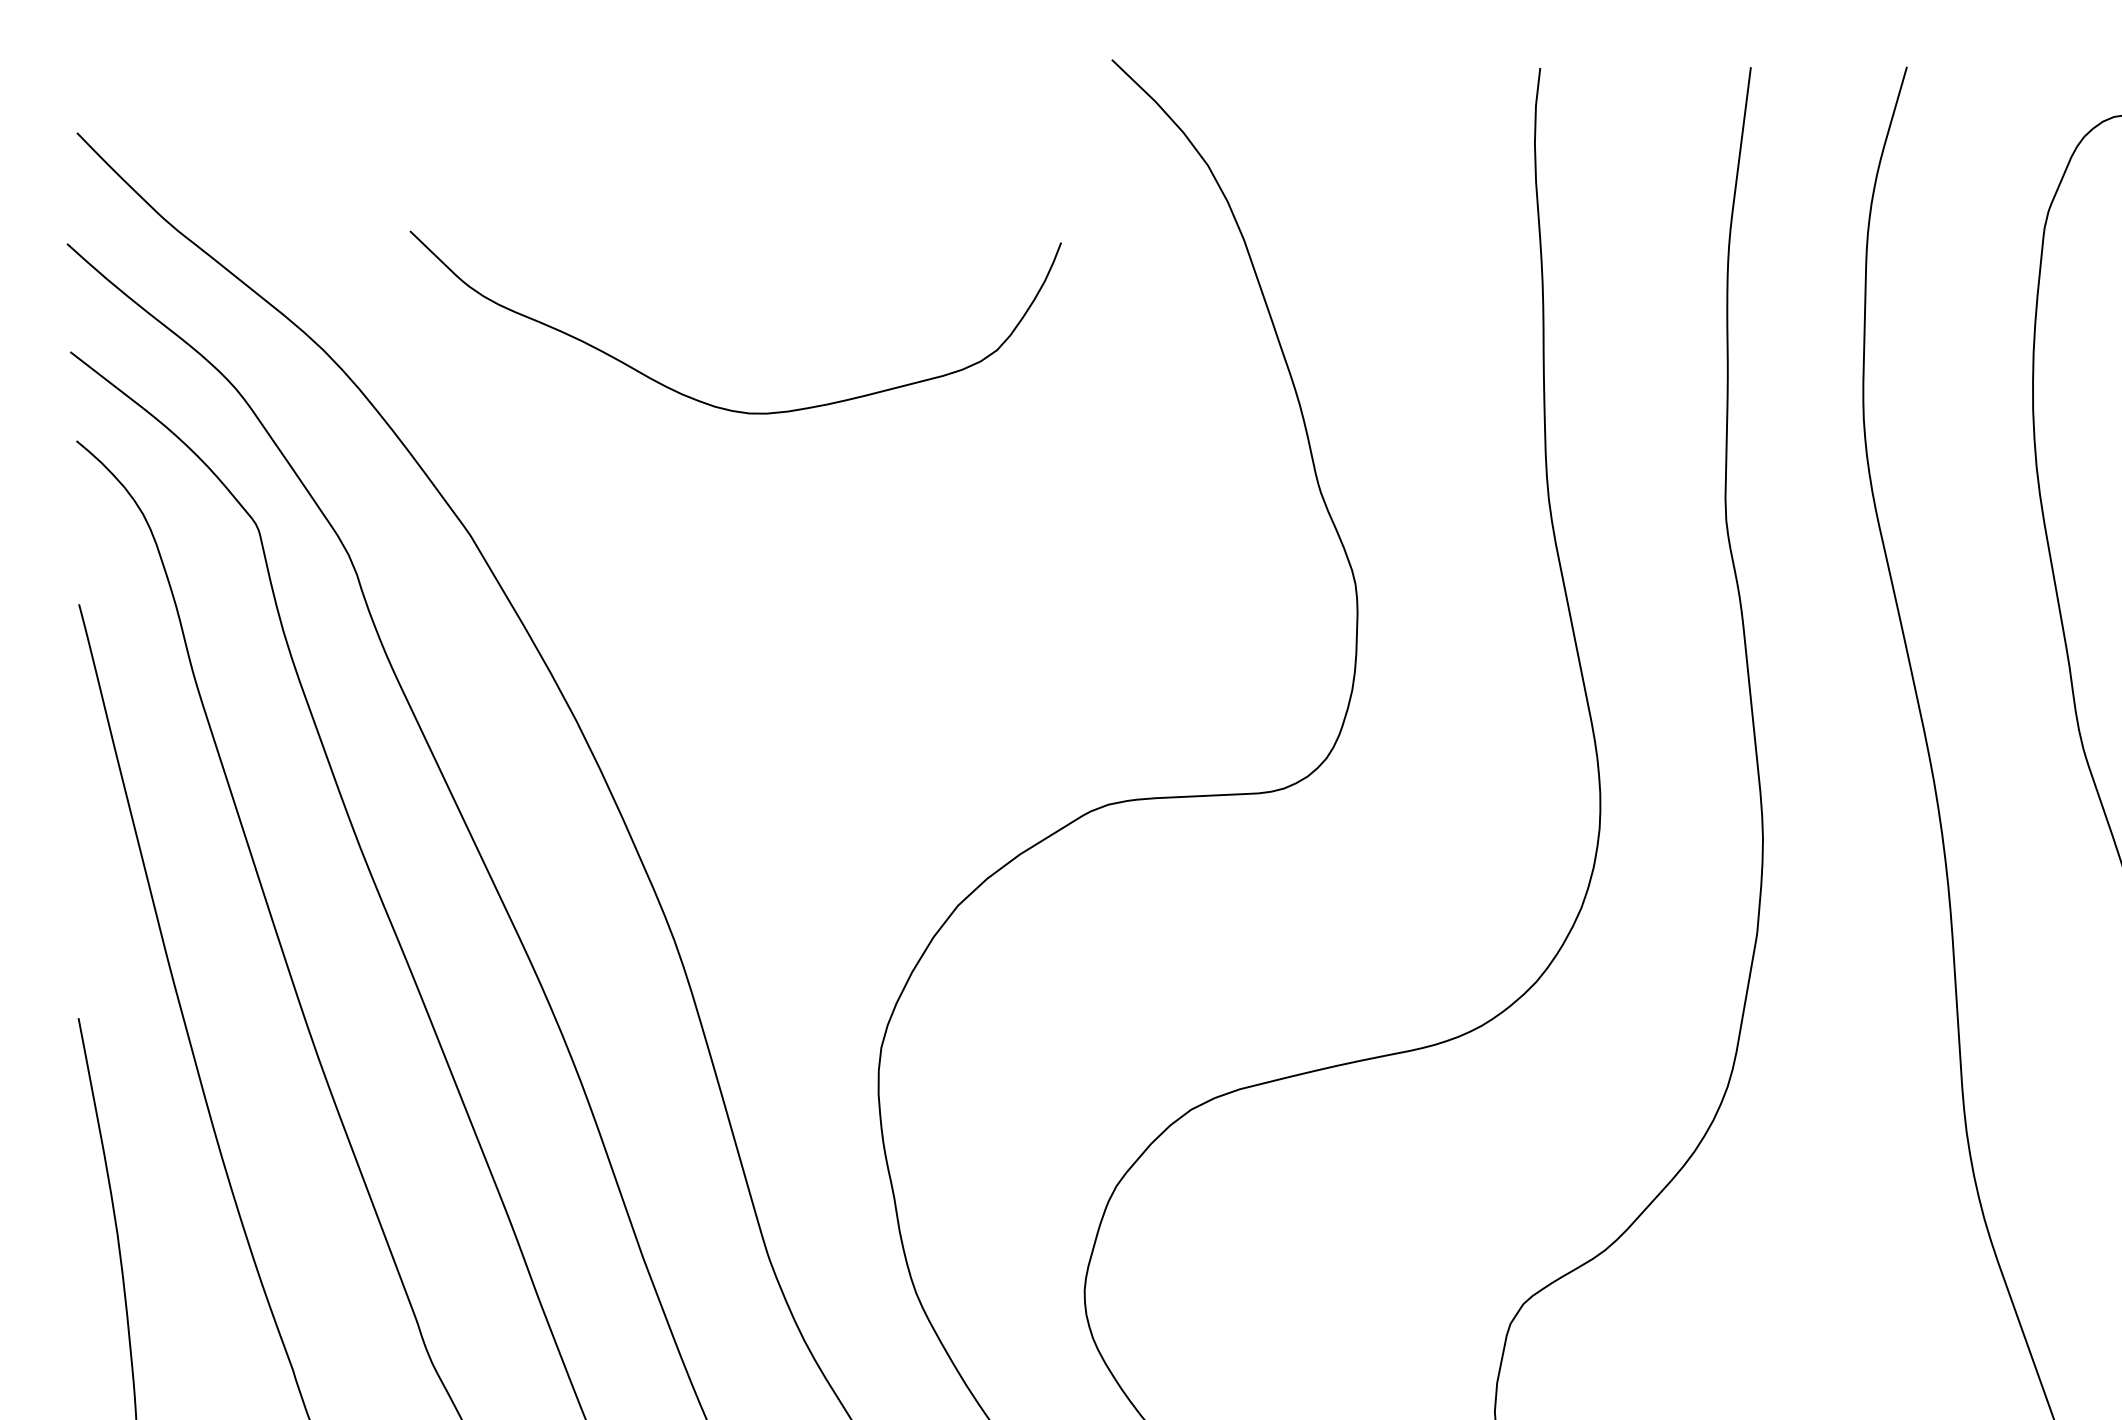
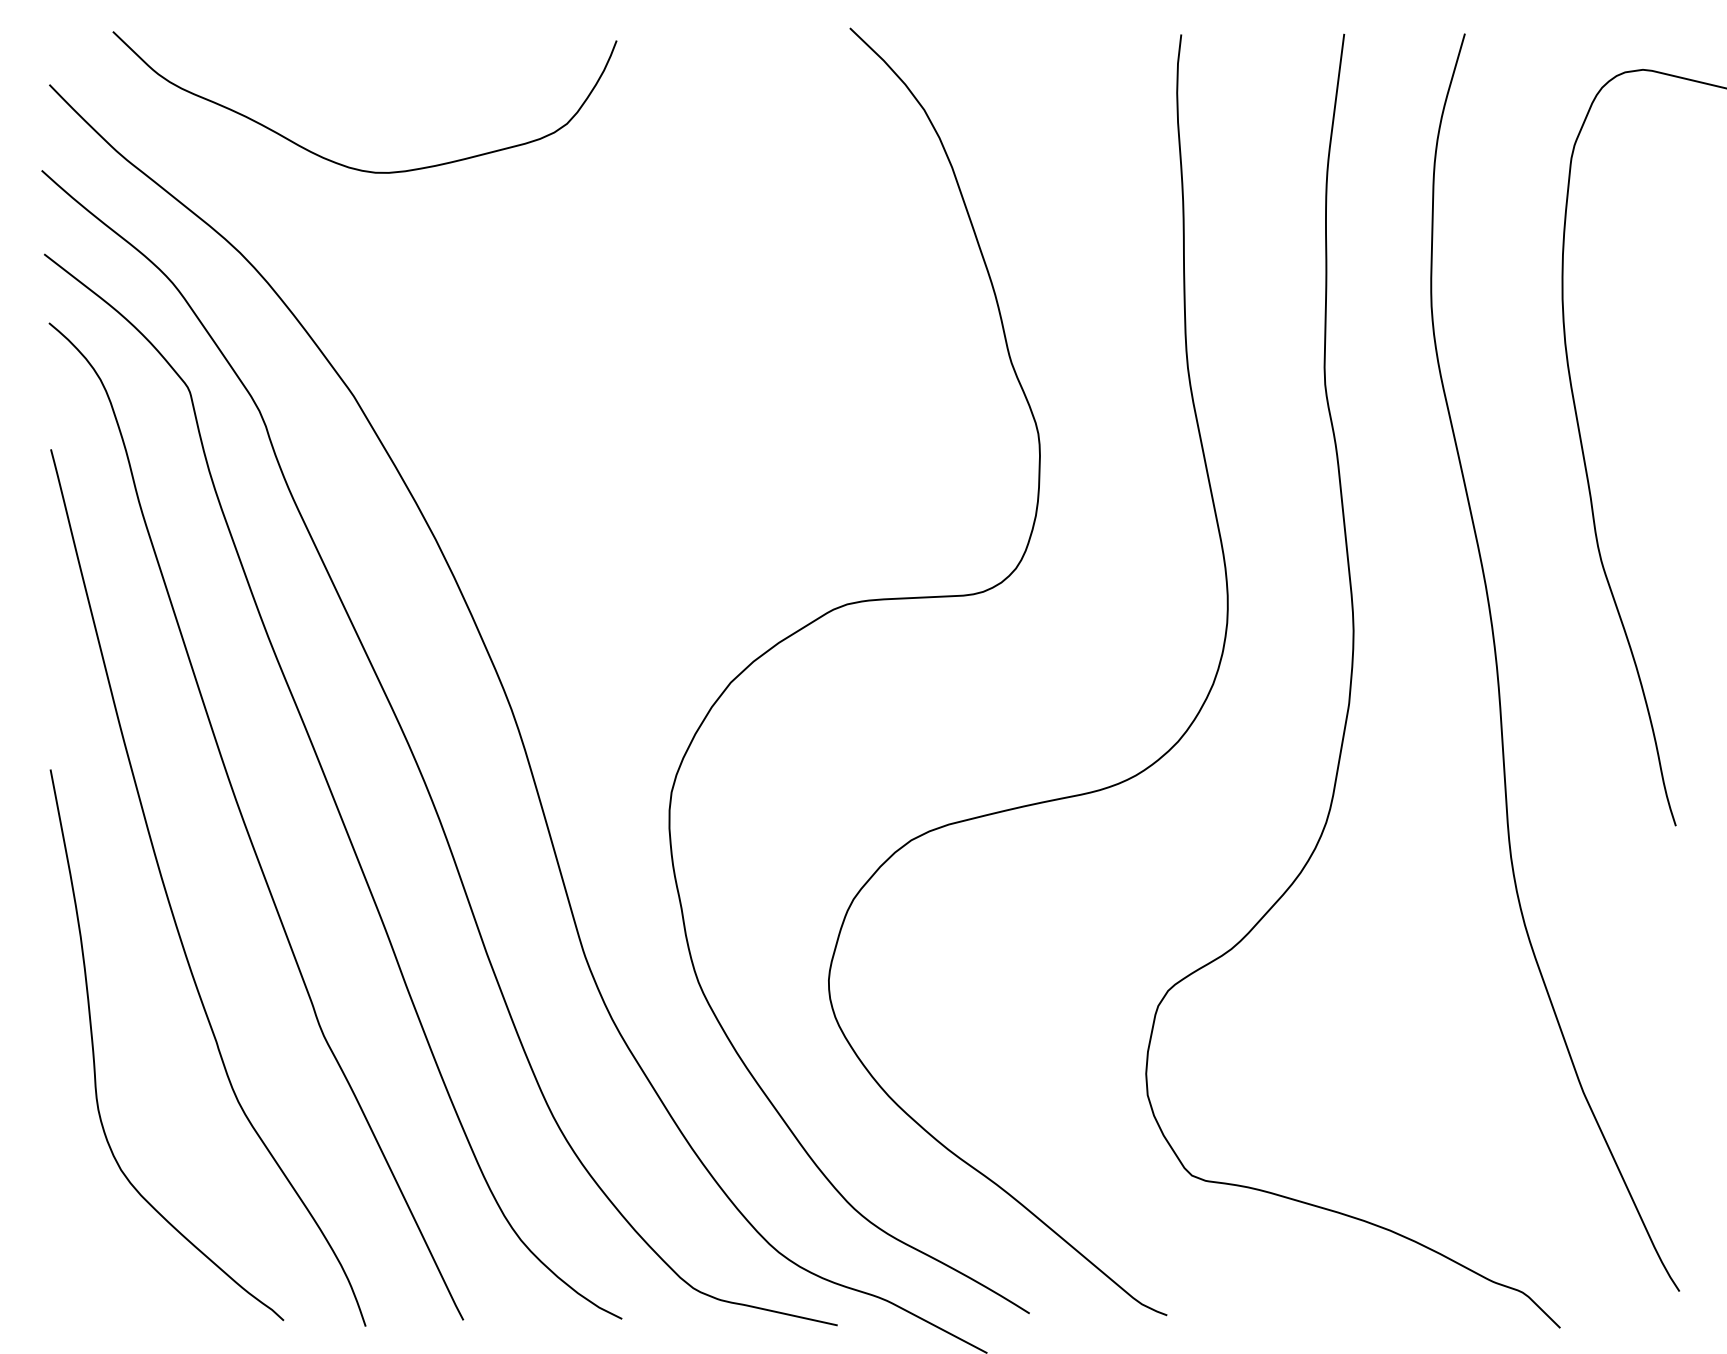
curve: (701, 400) -> (338, 162), moved

